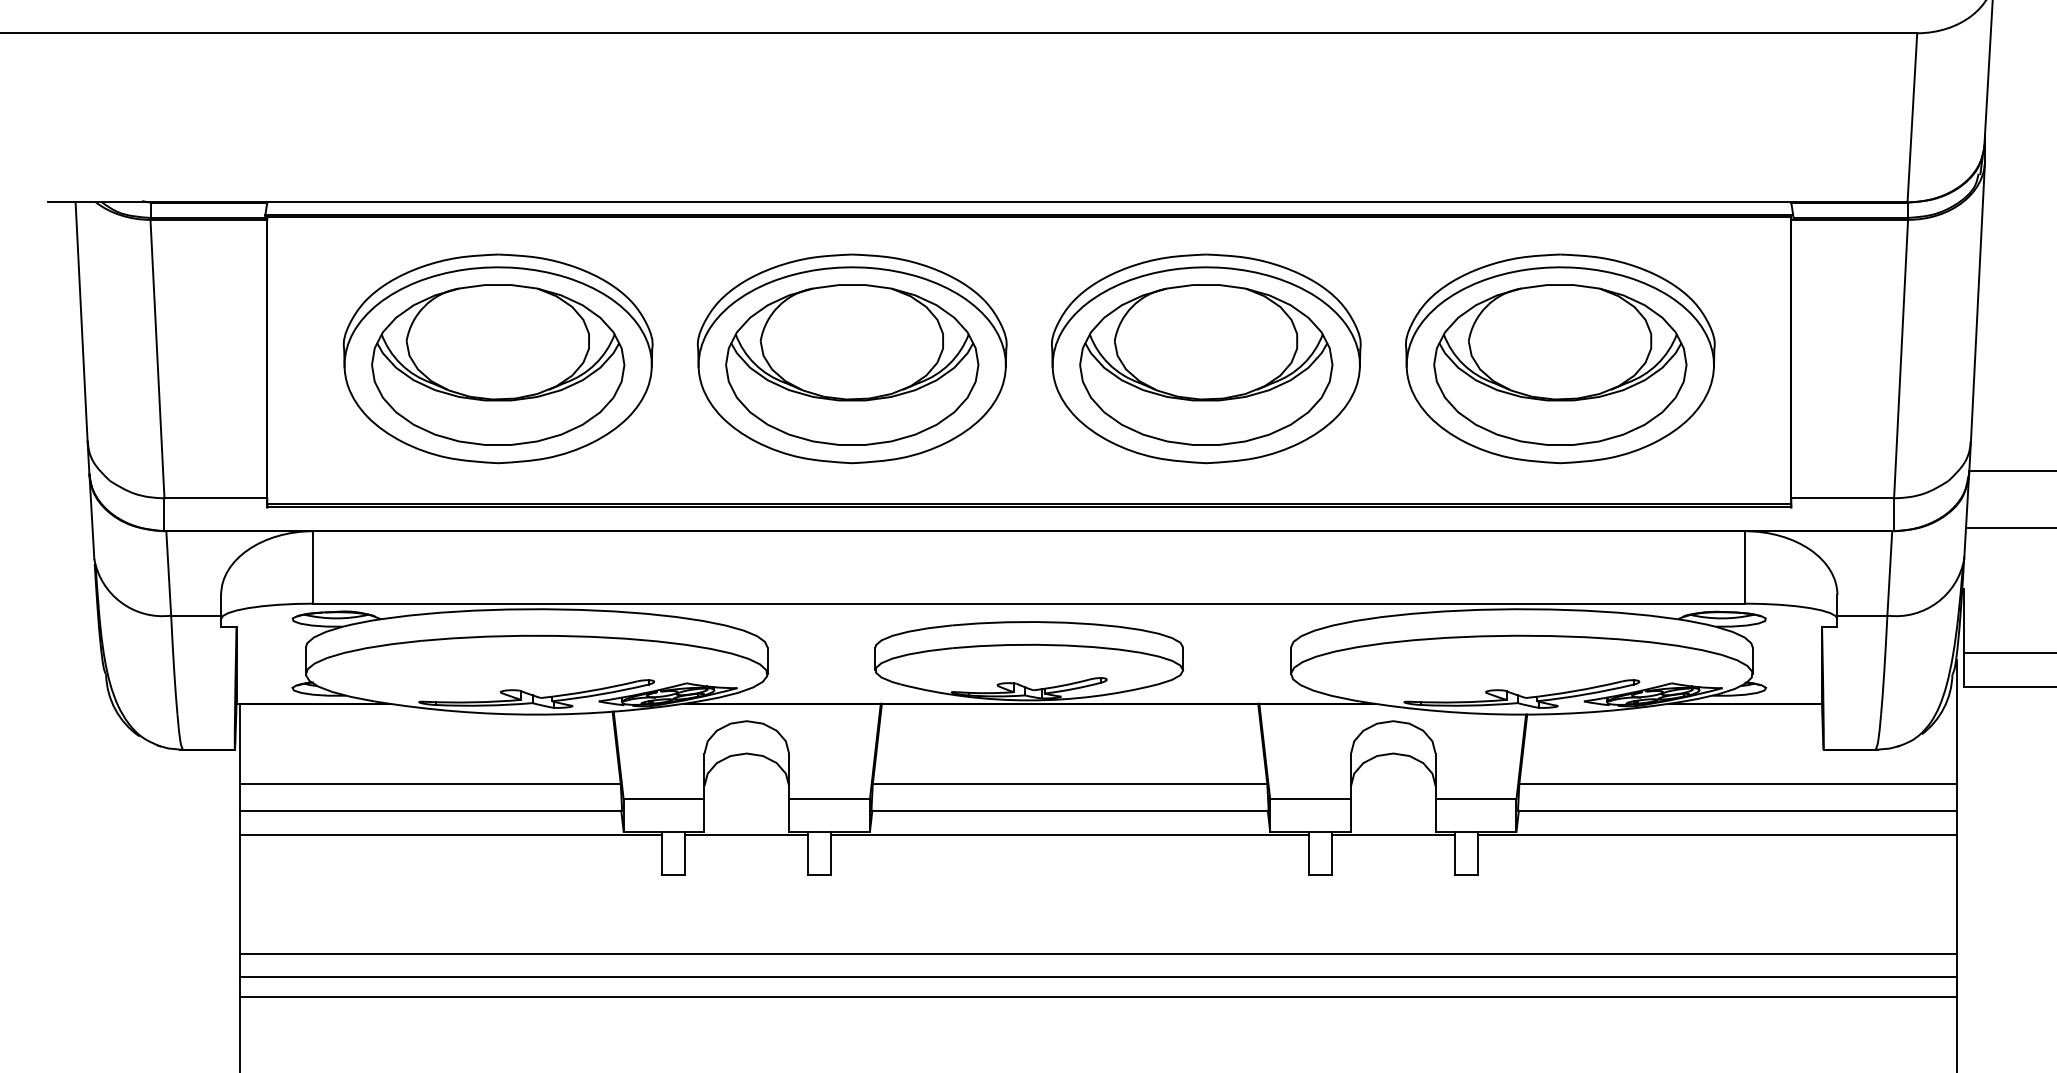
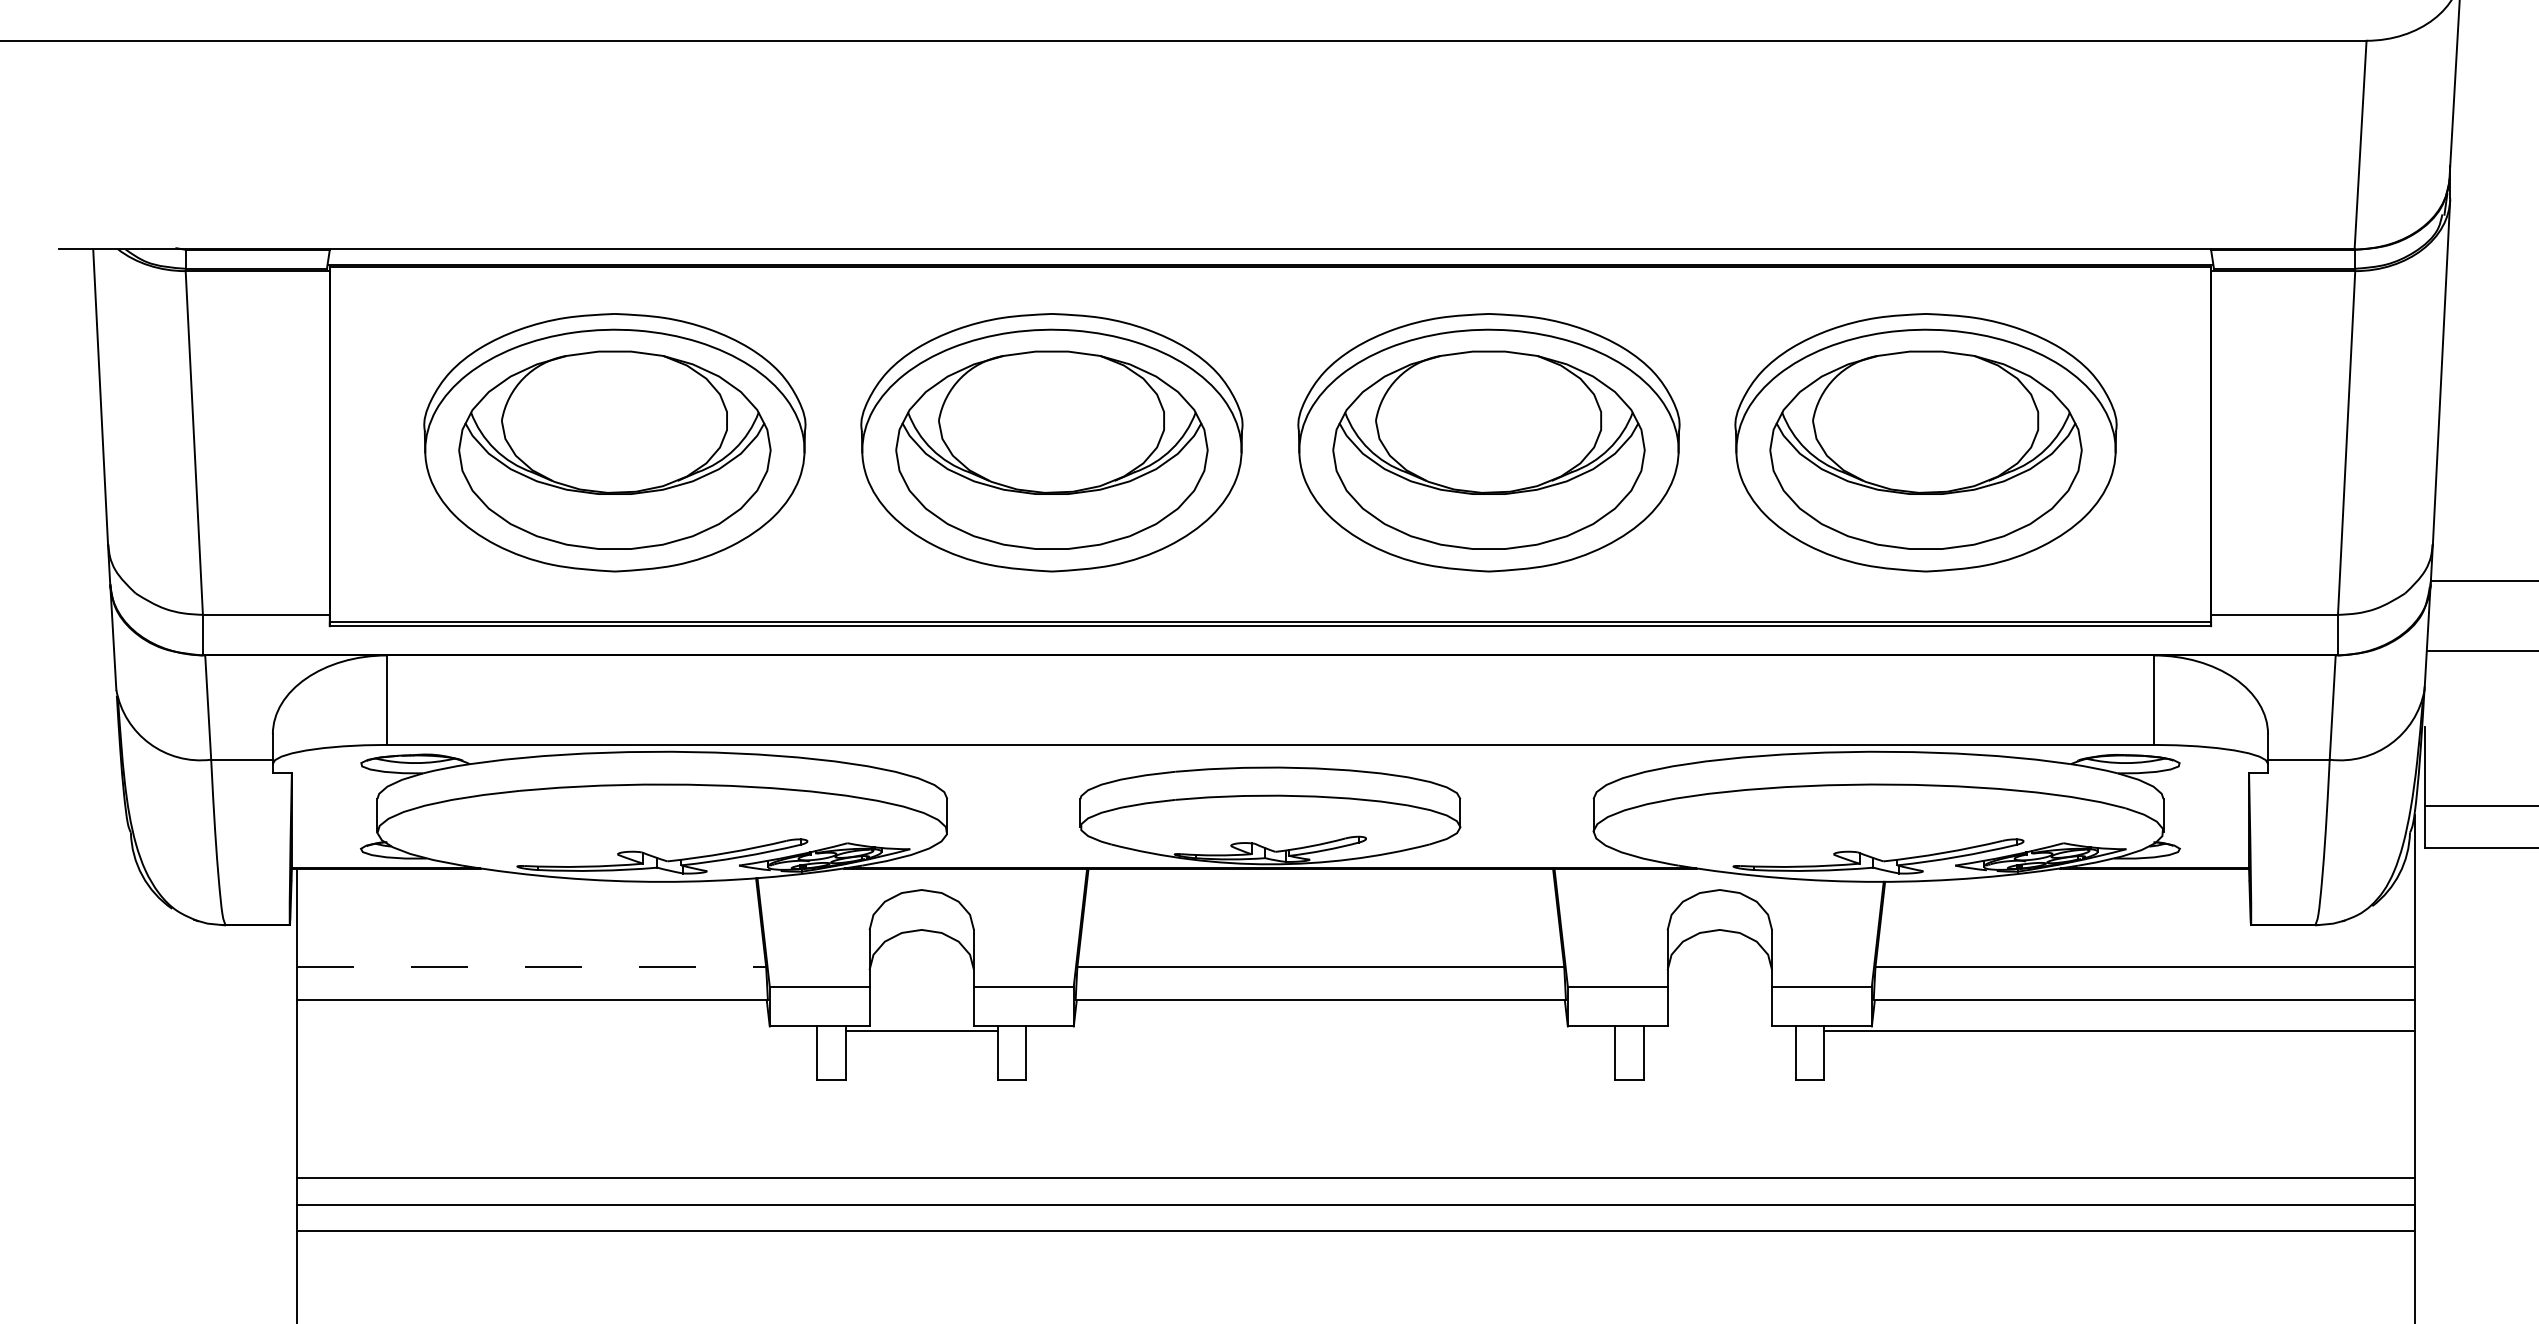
line: (430, 783) -> (531, 967), solid -> dashed
line: (450, 835) -> (556, 1030), removed
line: (1069, 835) -> (1320, 1030), removed
line: (1393, 835) -> (1719, 1030), removed

